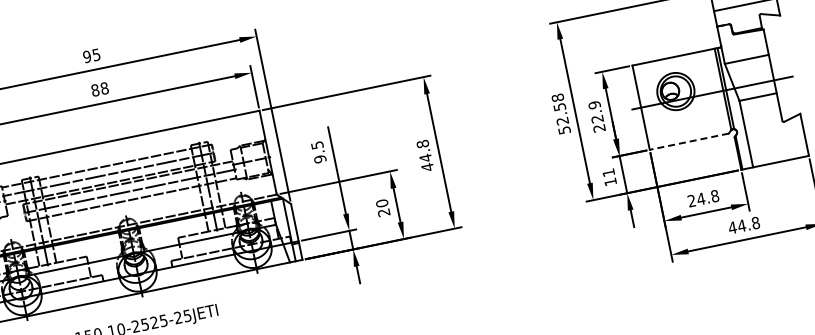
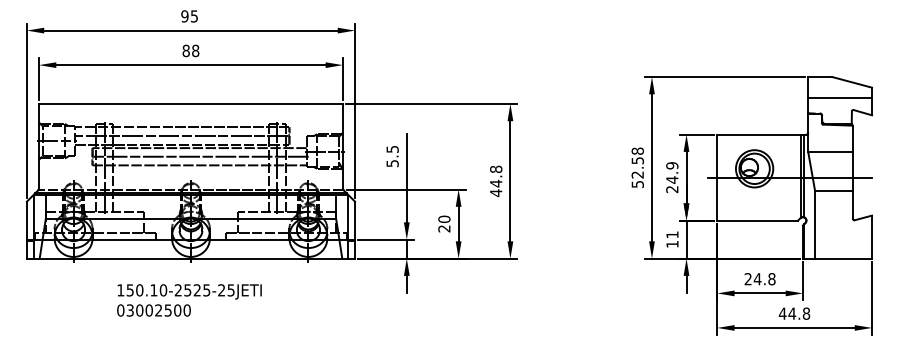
text: (597, 118) -> (672, 179), 22.9 -> 24.9
line: (689, 141) -> (757, 220), dashed -> solid
text: (320, 159) -> (392, 163), 9.5 -> 5.5

